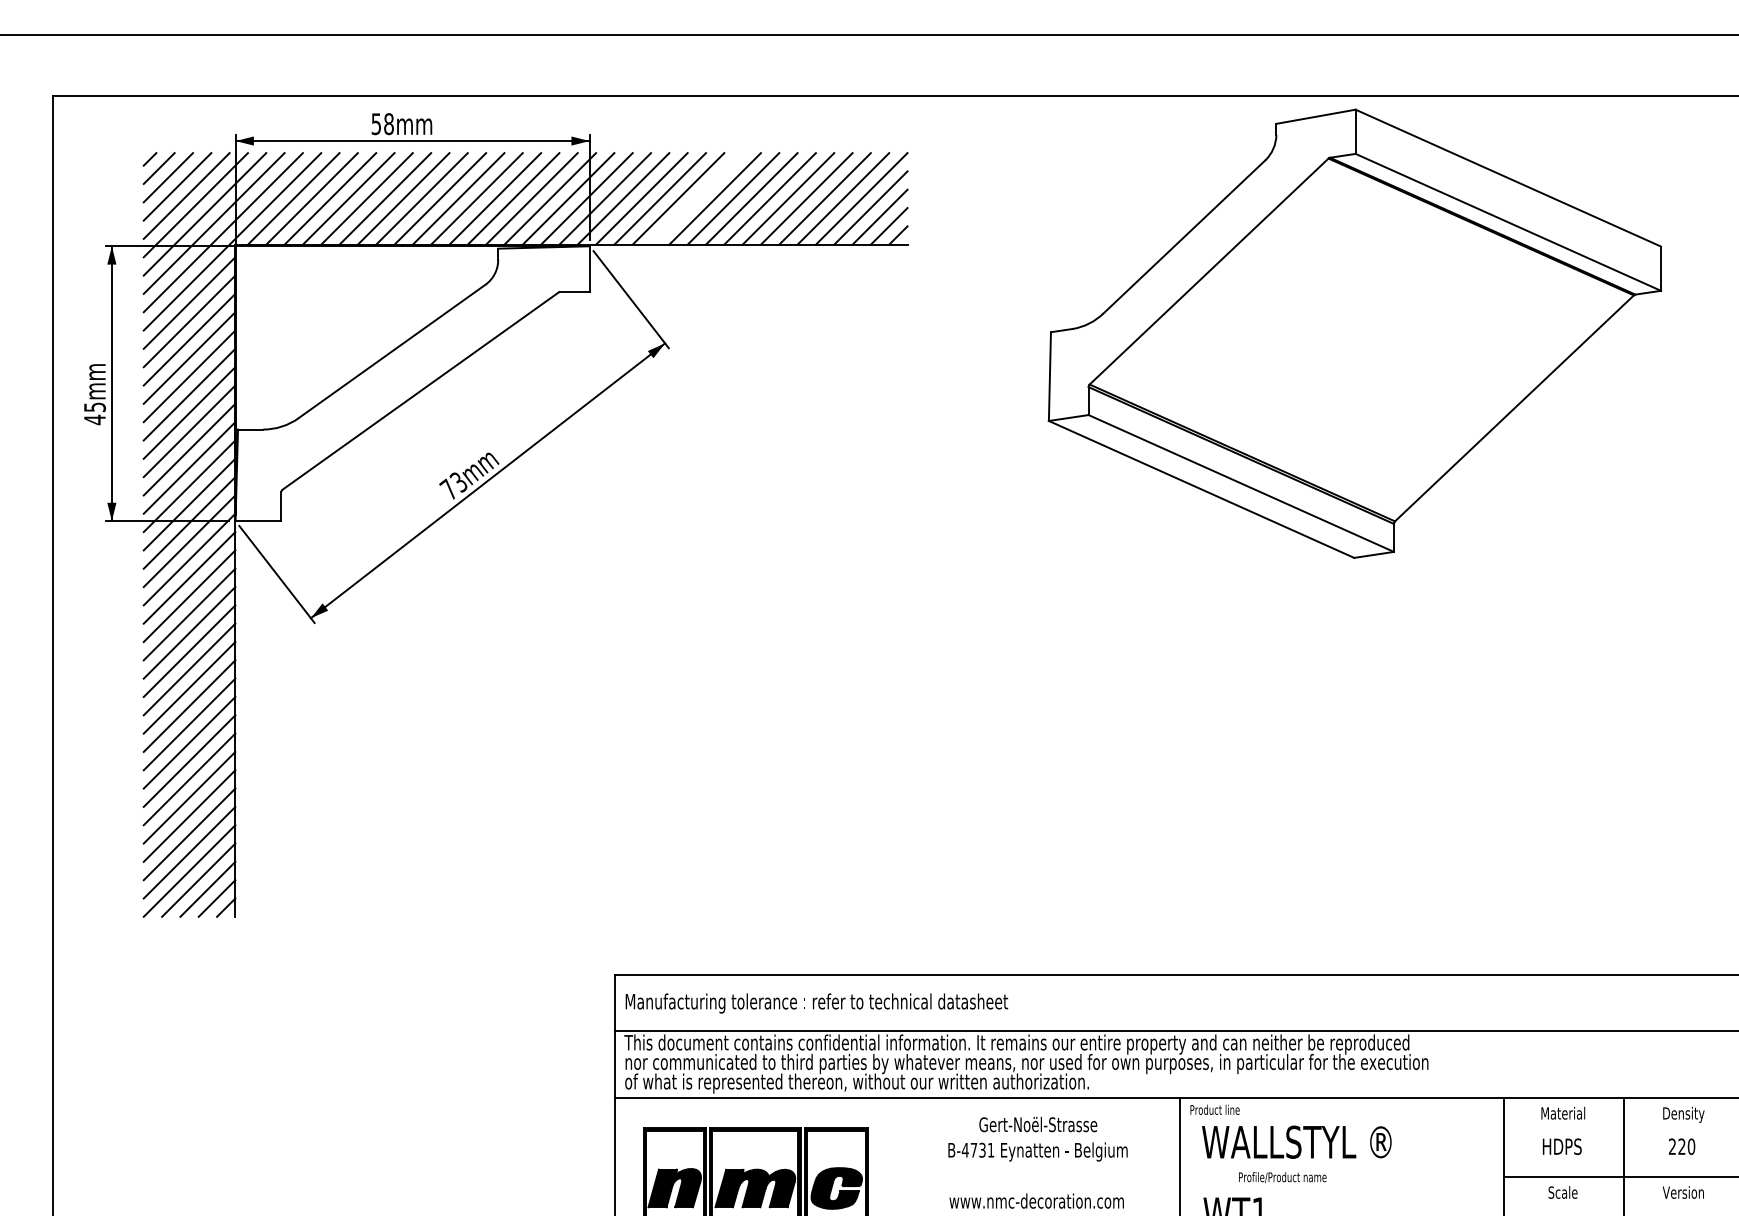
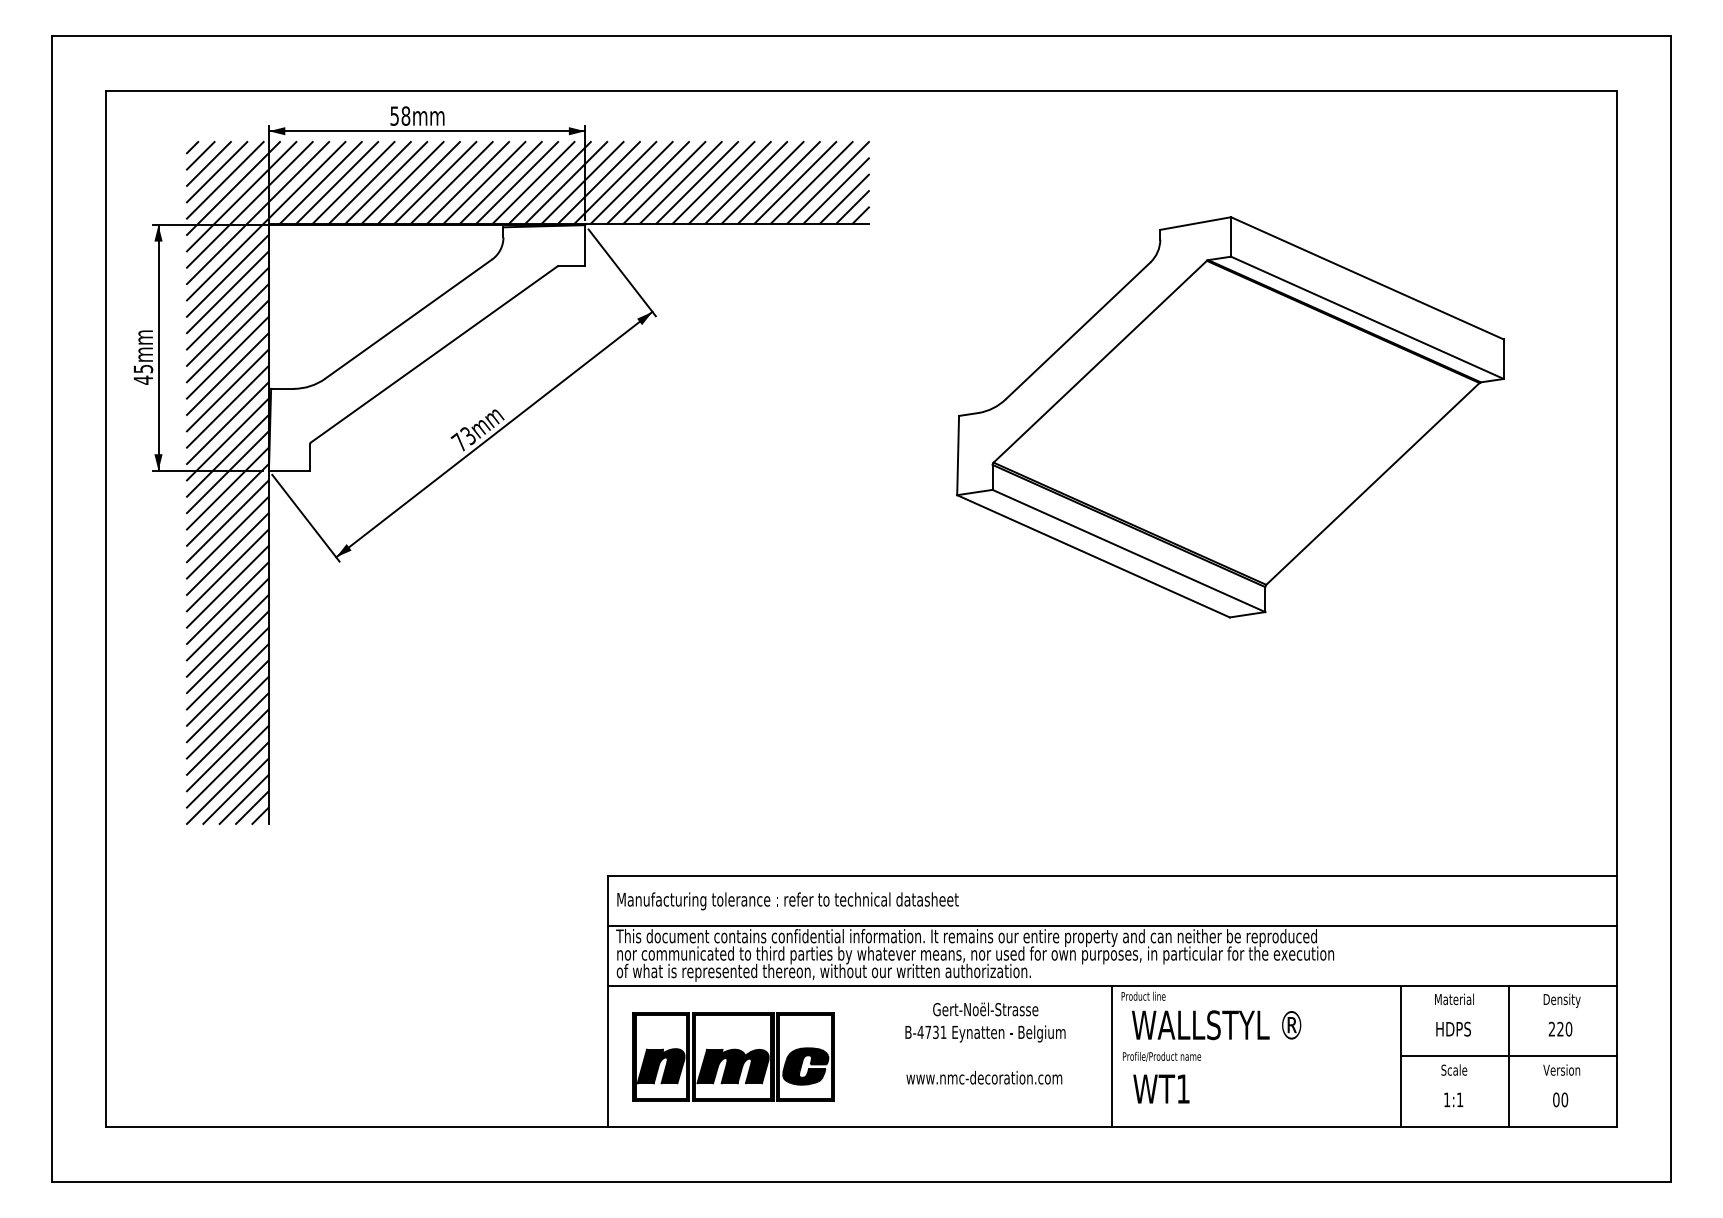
line: (696, 198) -> (680, 182), added
part: (1354, 333) -> (1230, 417), moved
text: (1283, 1177) -> (1162, 1056), moved

